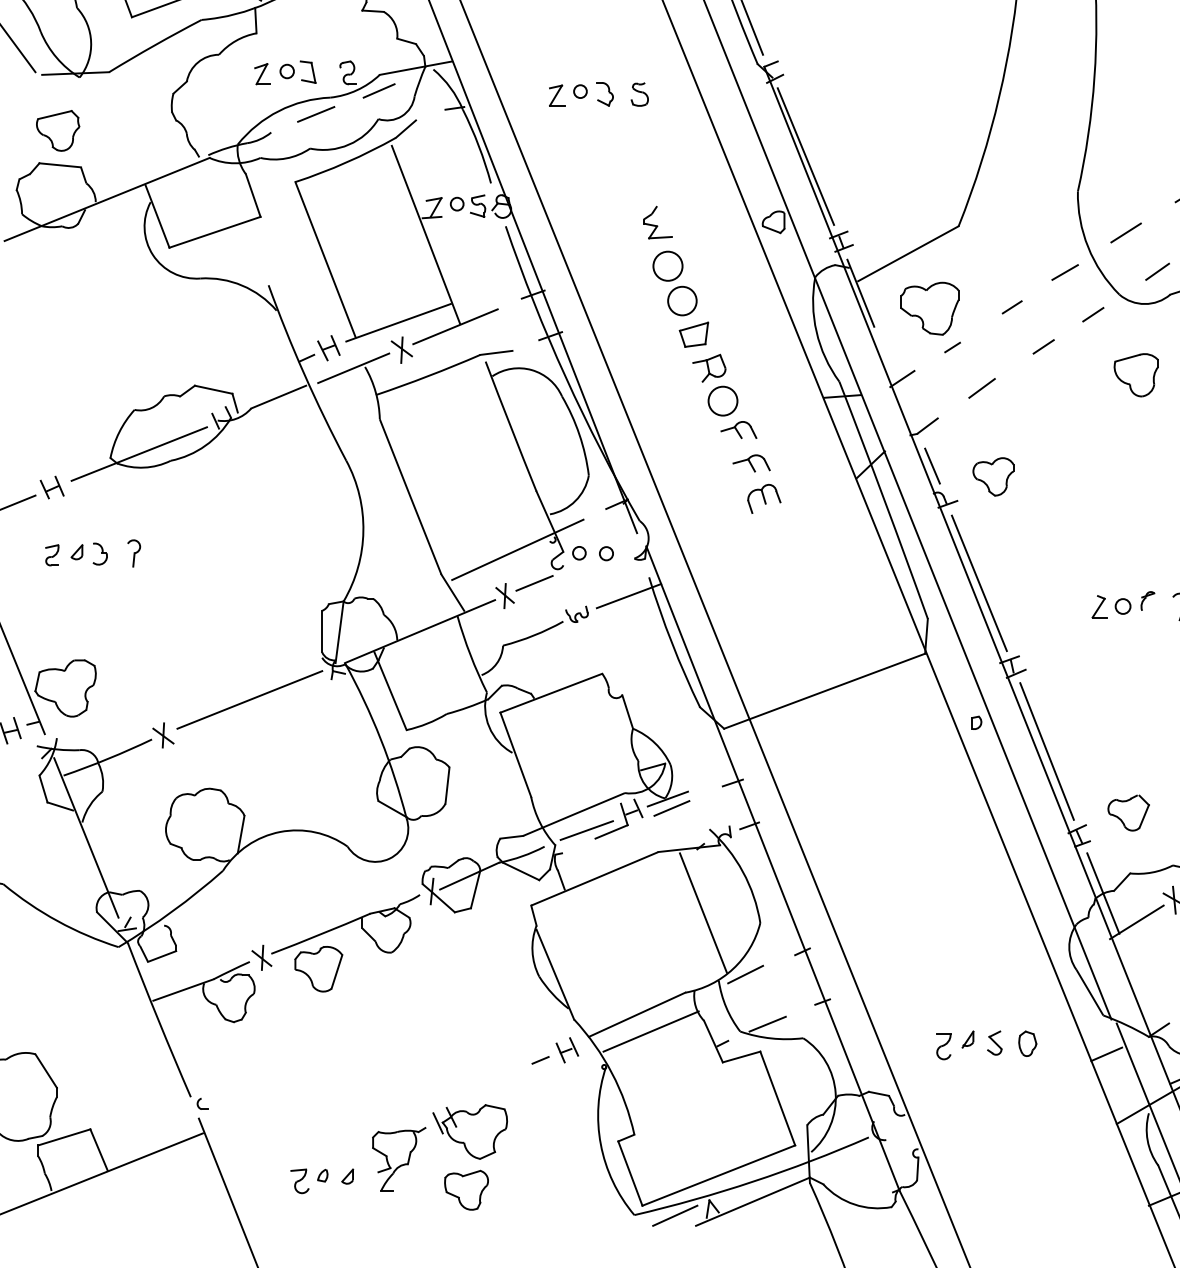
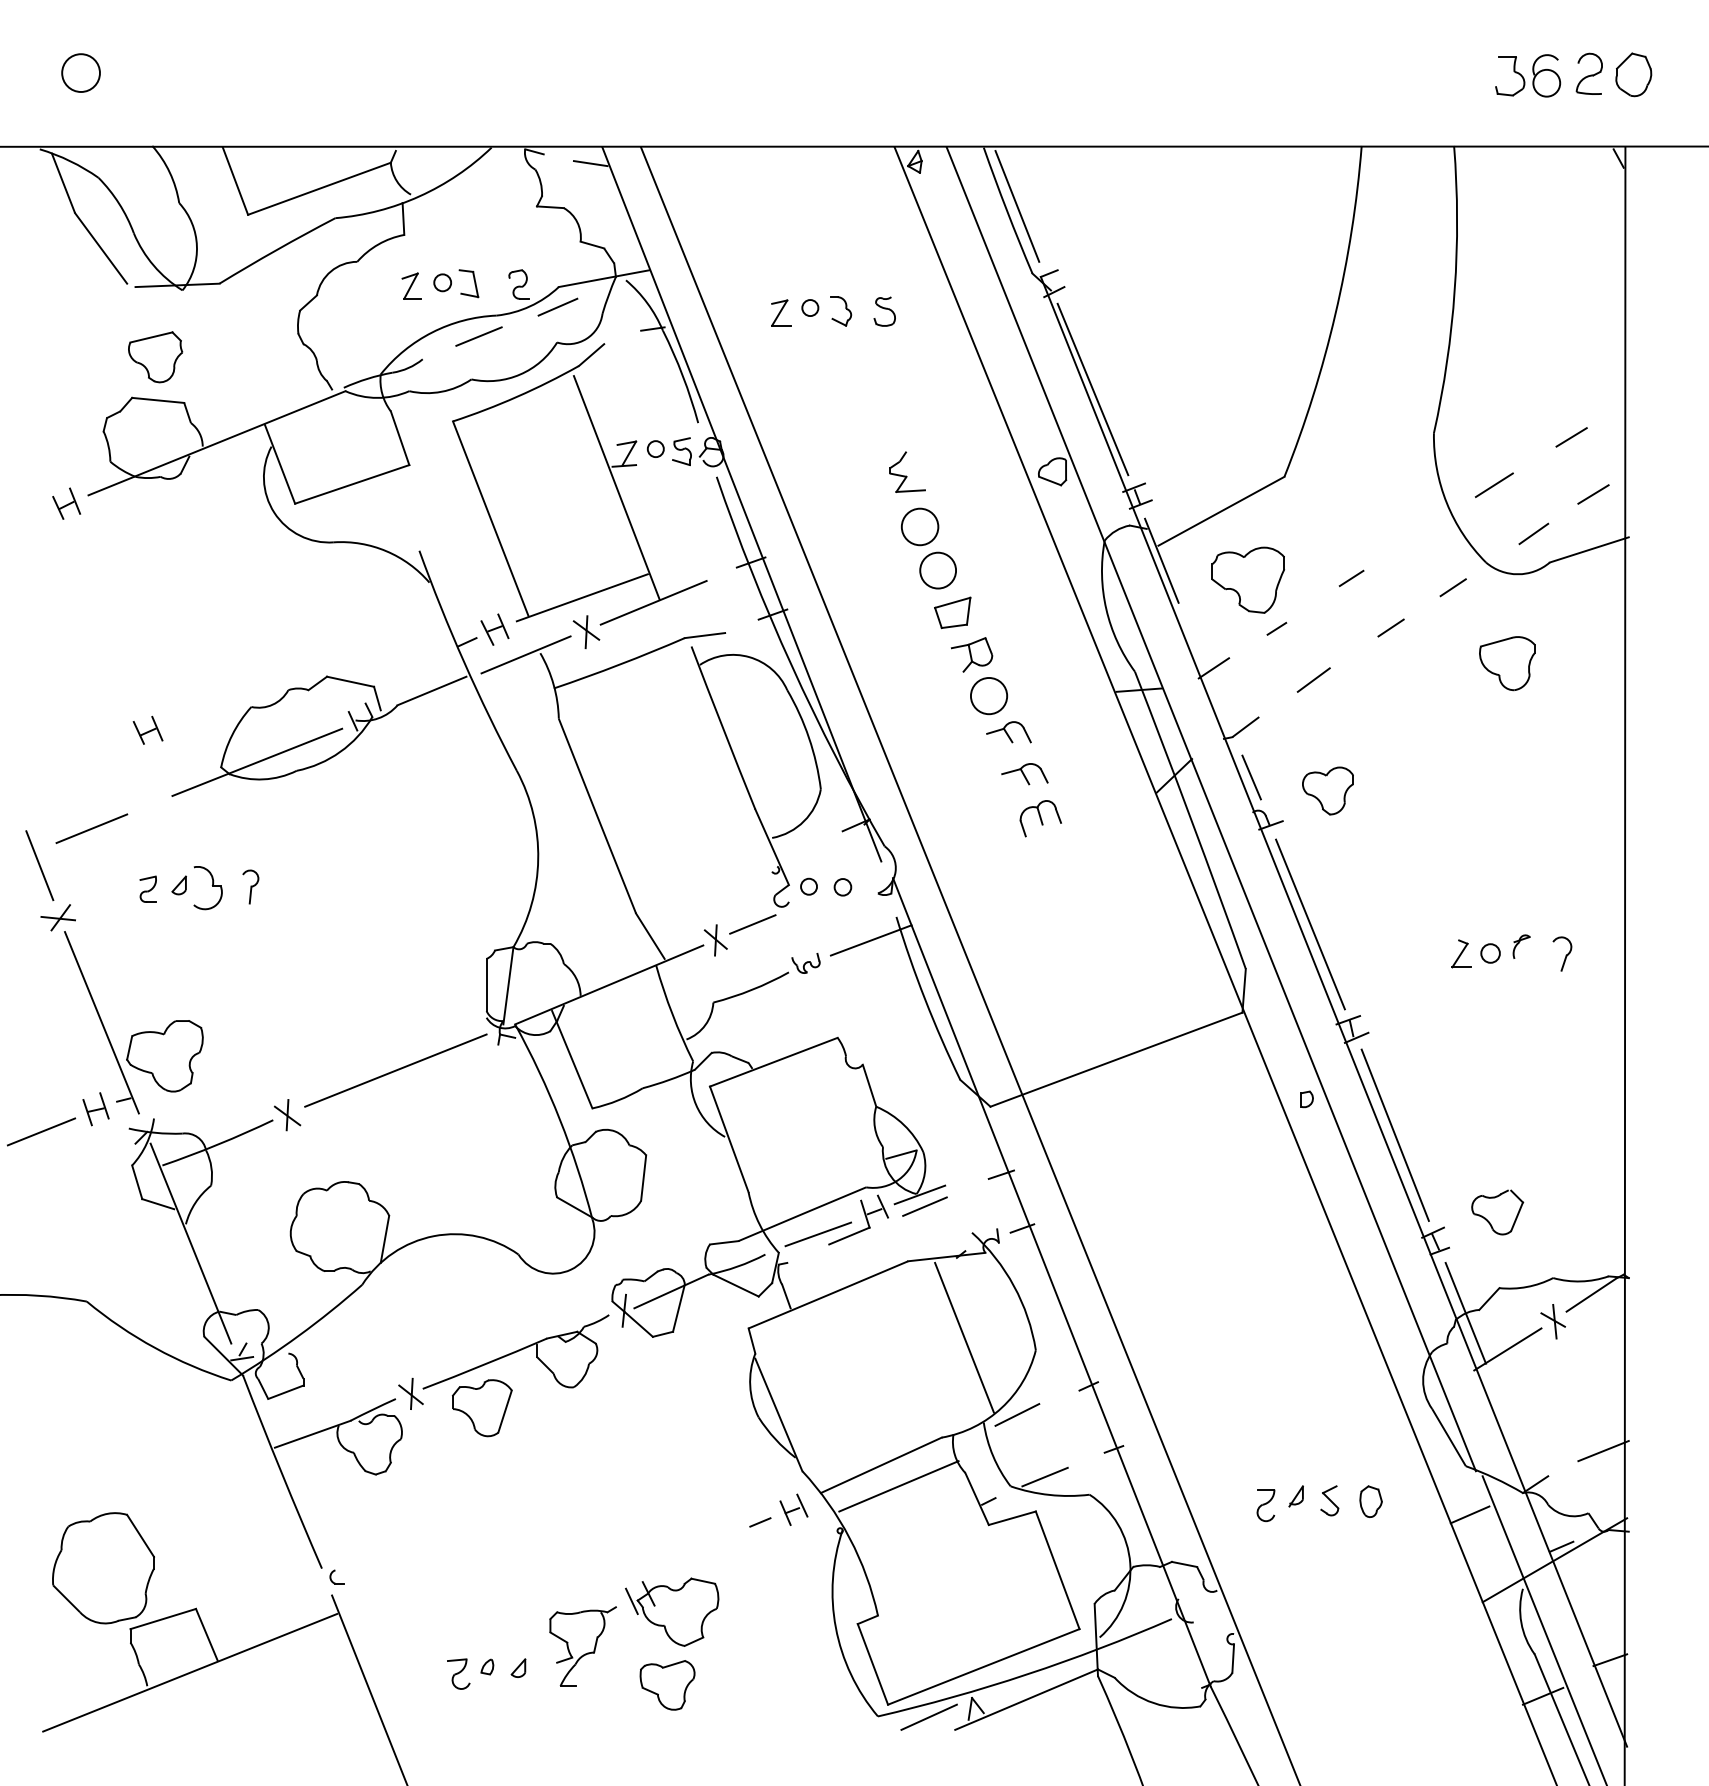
line: (1064, 272) -> (1417, 534), removed
part: (51, 486) -> (147, 729), moved
line: (517, 549) -> (731, 882), removed
part: (100, 553) -> (208, 887), size x1.6

